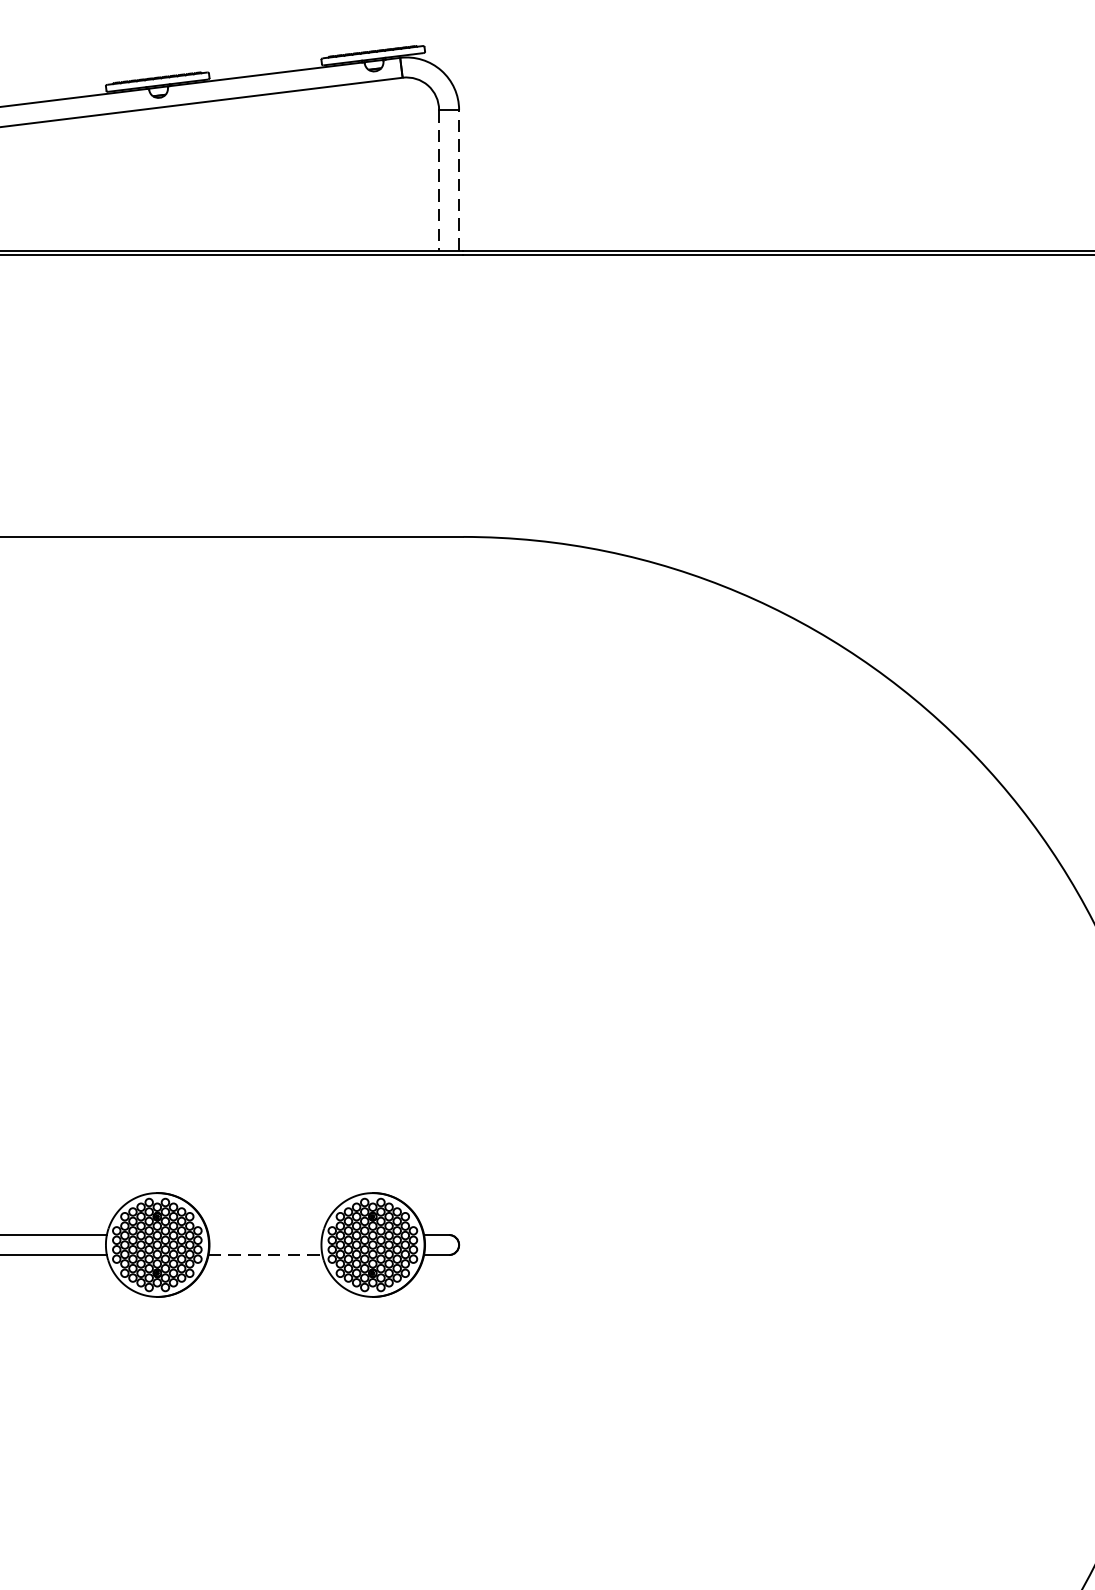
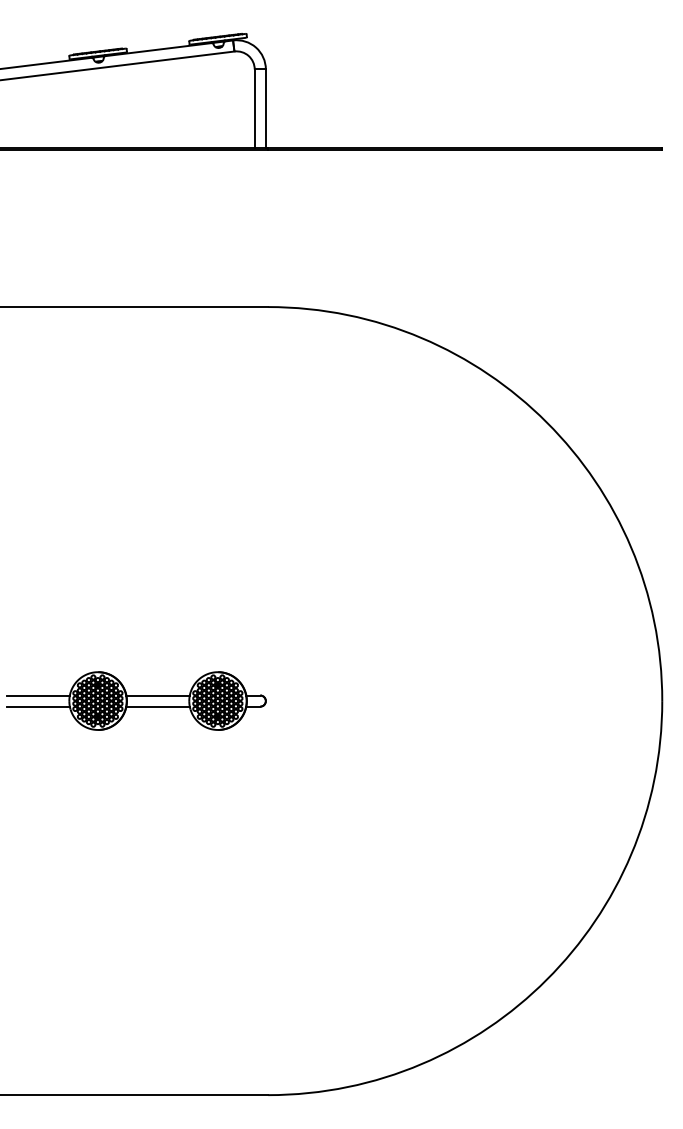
line: (458, 180) -> (265, 108), dashed -> solid
line: (438, 181) -> (254, 109), dashed -> solid
line: (264, 1234) -> (157, 695), added
line: (266, 1254) -> (158, 706), dashed -> solid

